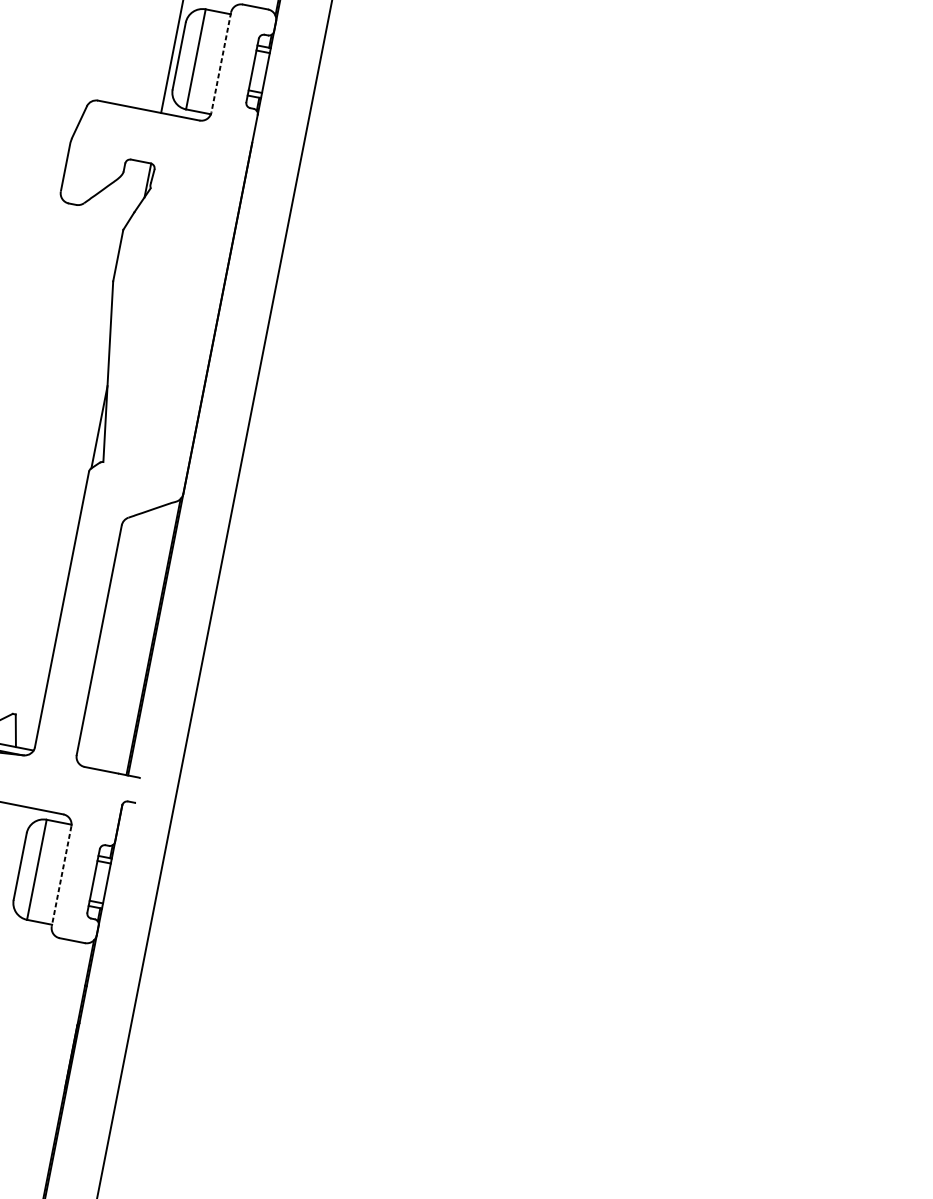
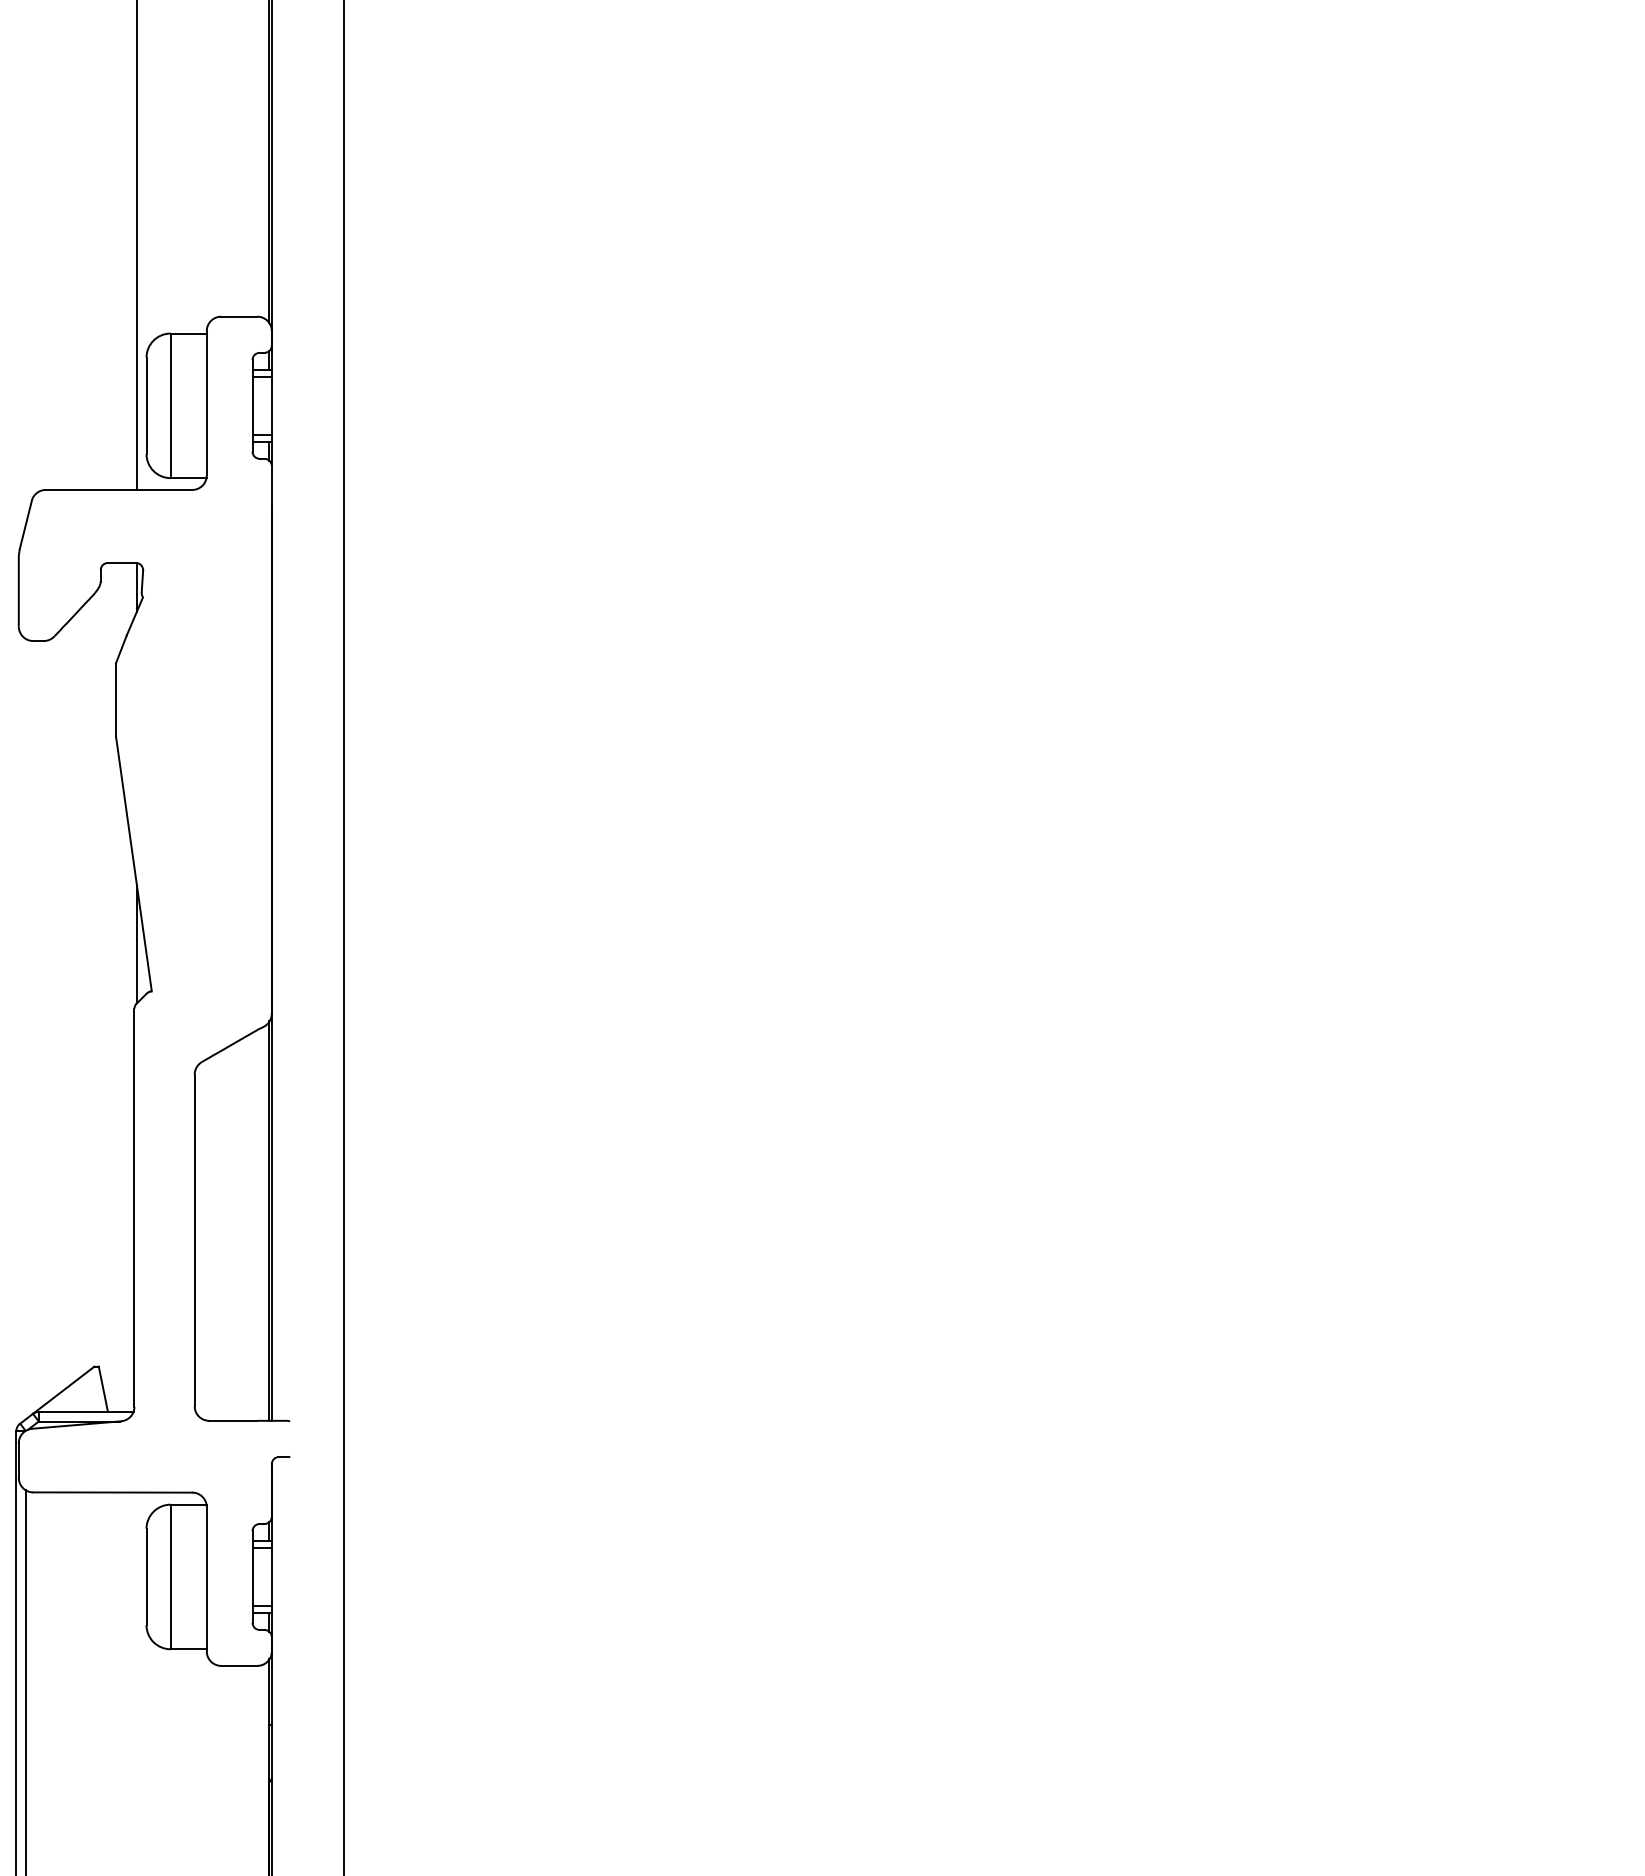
line: (221, 62) -> (206, 403), dashed -> solid
line: (61, 876) -> (206, 1579), dashed -> solid

